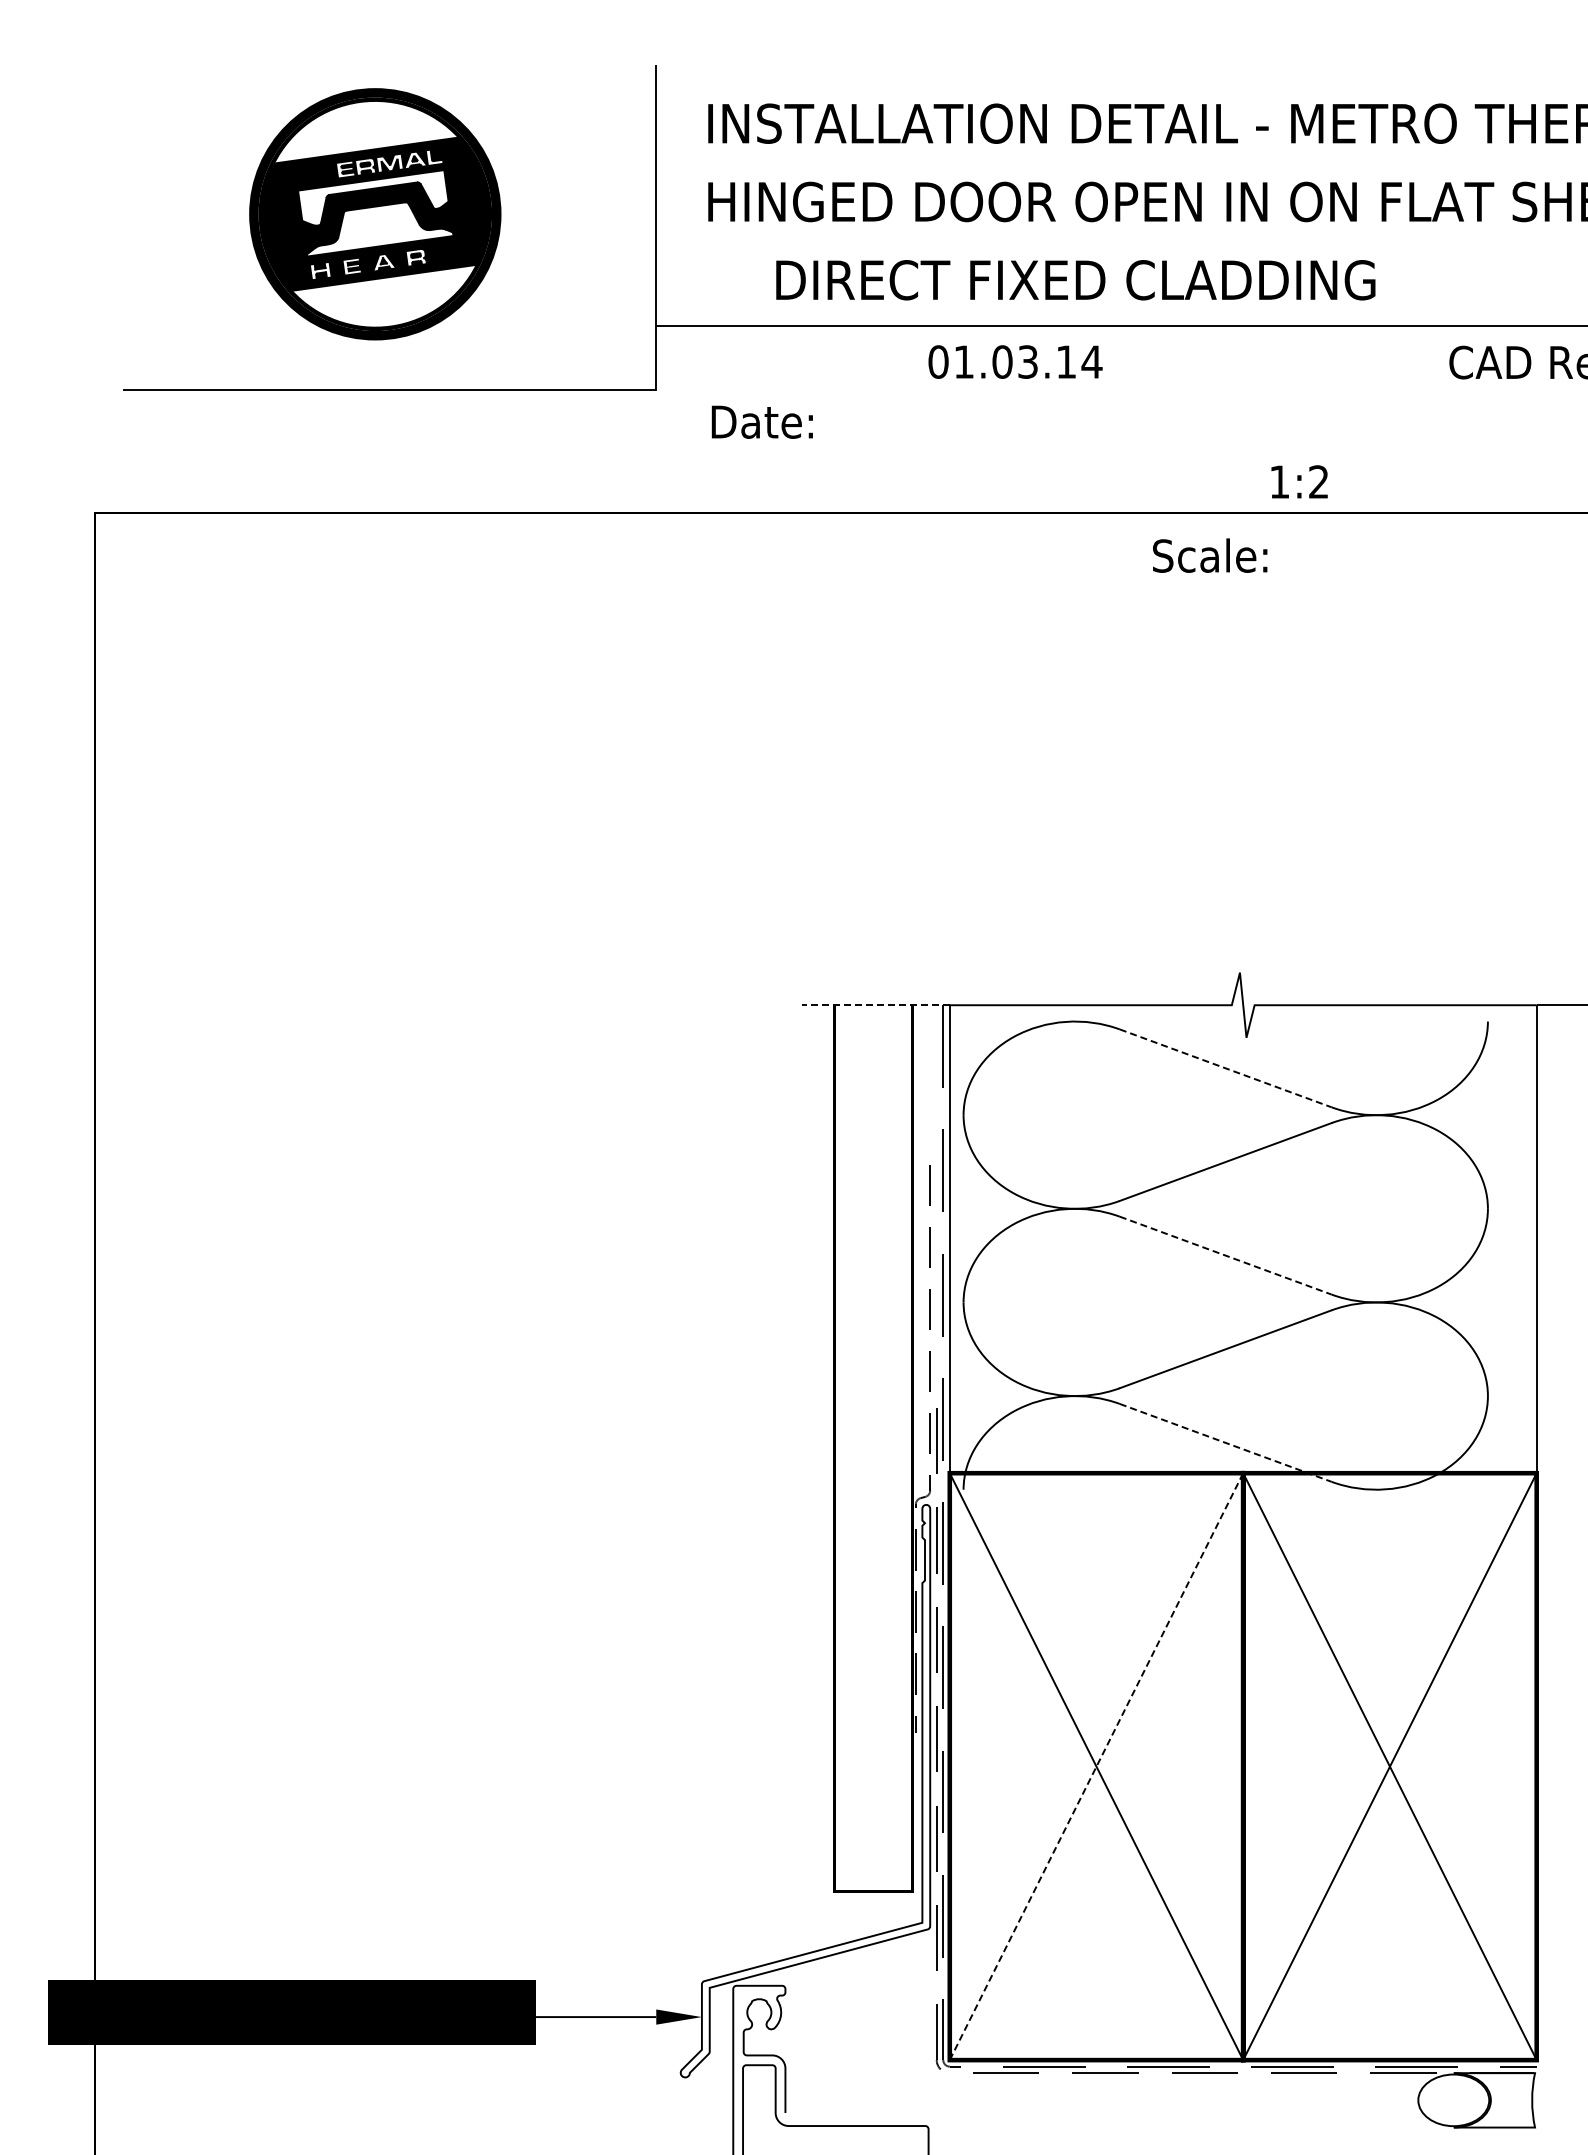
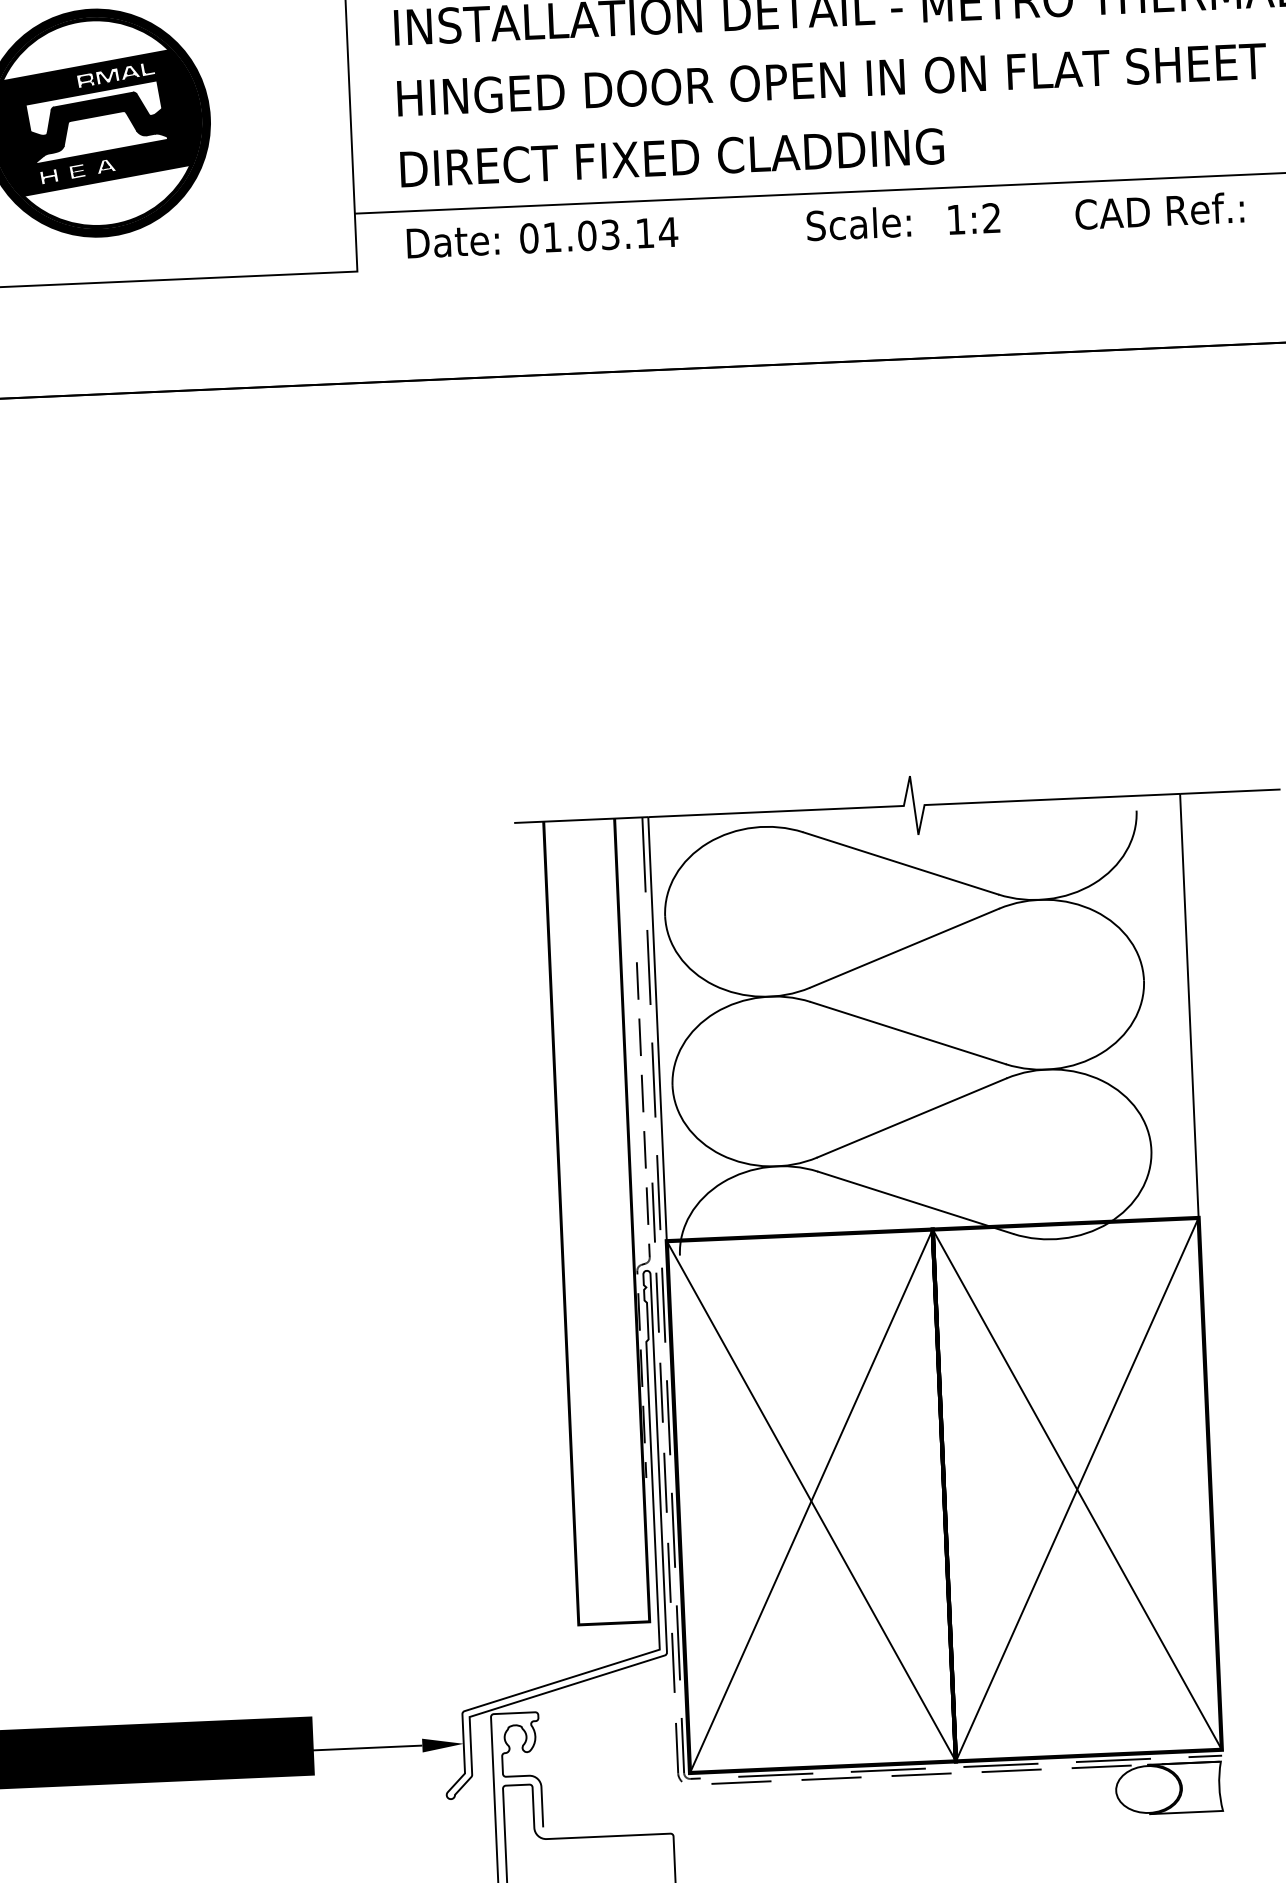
text: (1075, 280) -> (671, 158), moved
text: (1015, 361) -> (599, 234), moved
text: (761, 421) -> (452, 241), moved
text: (1299, 481) -> (974, 218), moved
text: (1210, 555) -> (859, 223), moved
line: (875, 1005) -> (581, 820), dashed -> solid
line: (1225, 1068) -> (900, 863), dashed -> solid
line: (1225, 1255) -> (908, 1032), dashed -> solid
line: (1225, 1442) -> (915, 1202), dashed -> solid
line: (1096, 1766) -> (811, 1501), dashed -> solid

